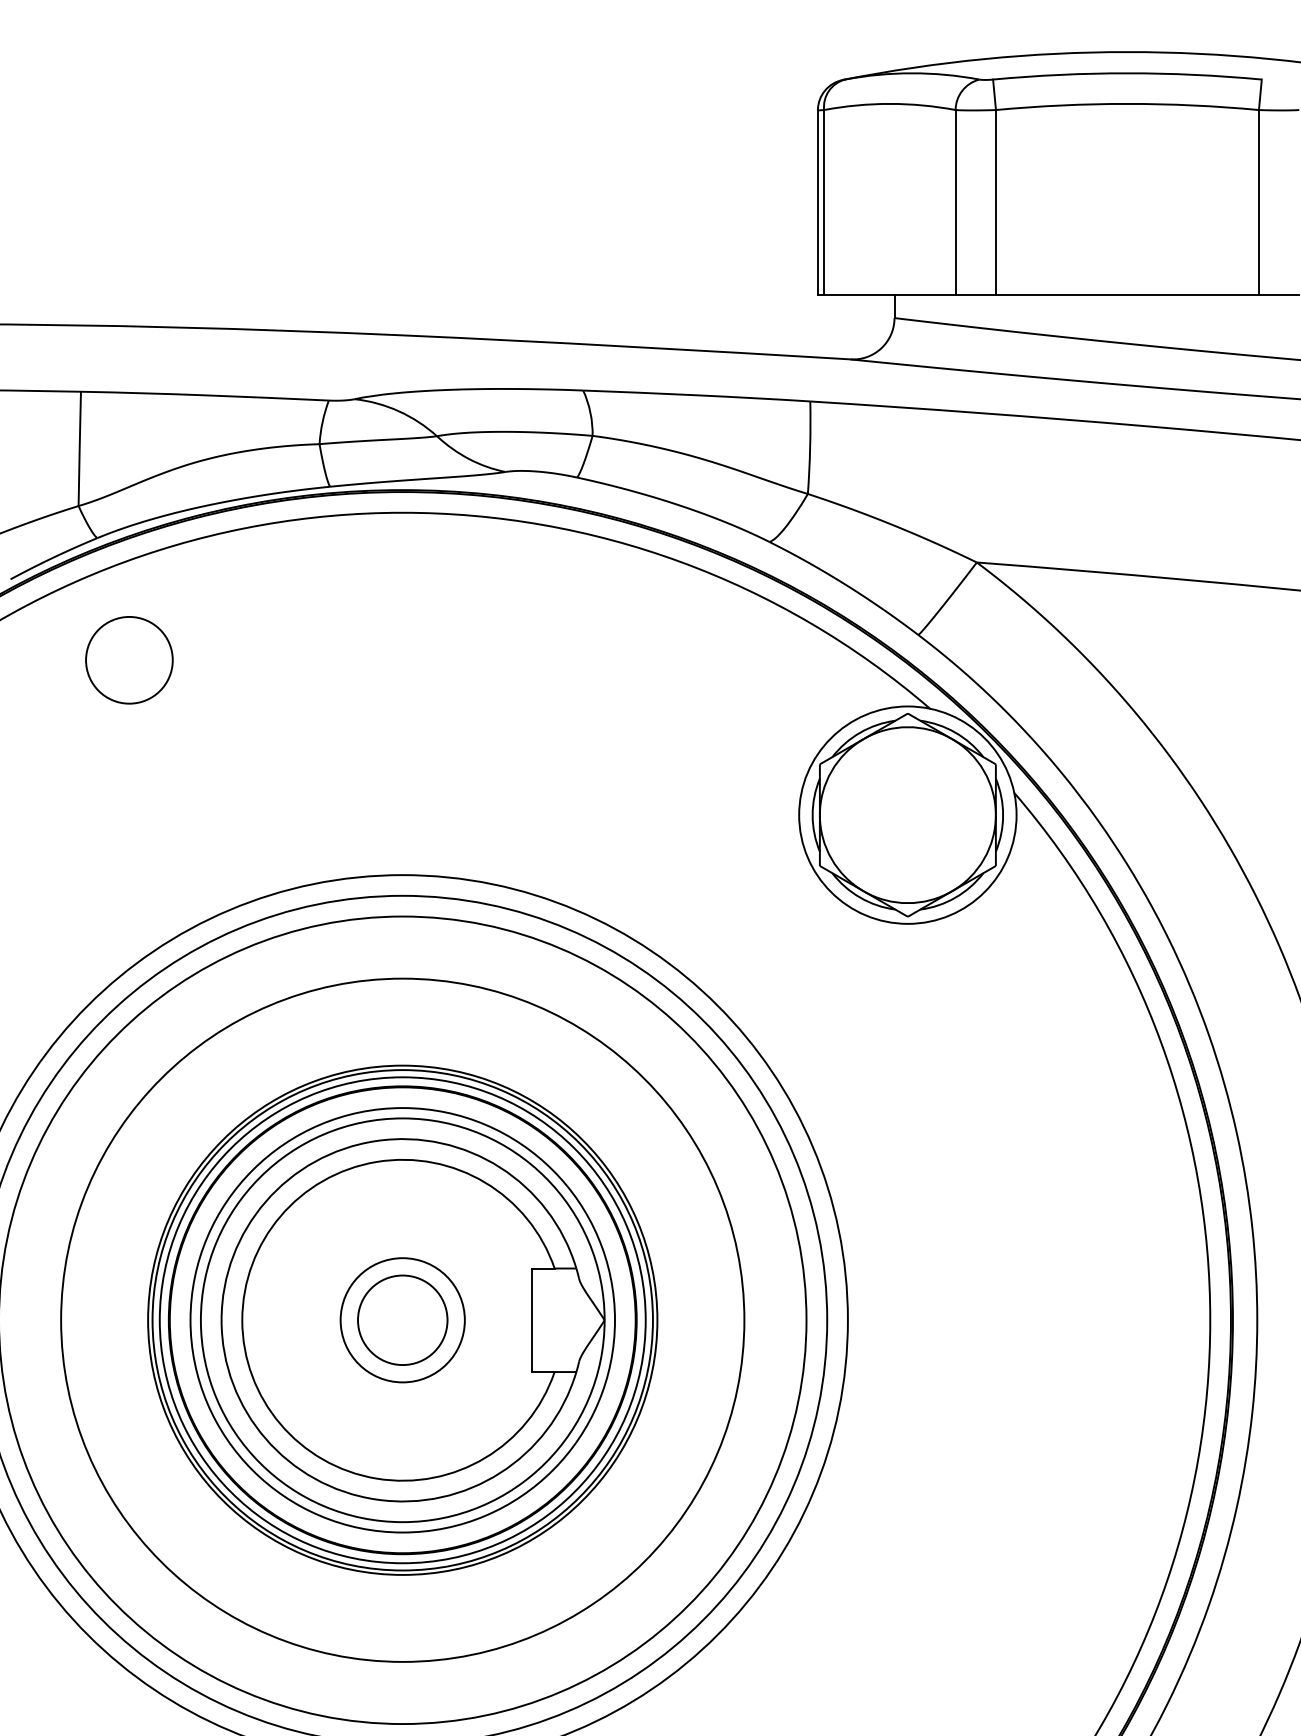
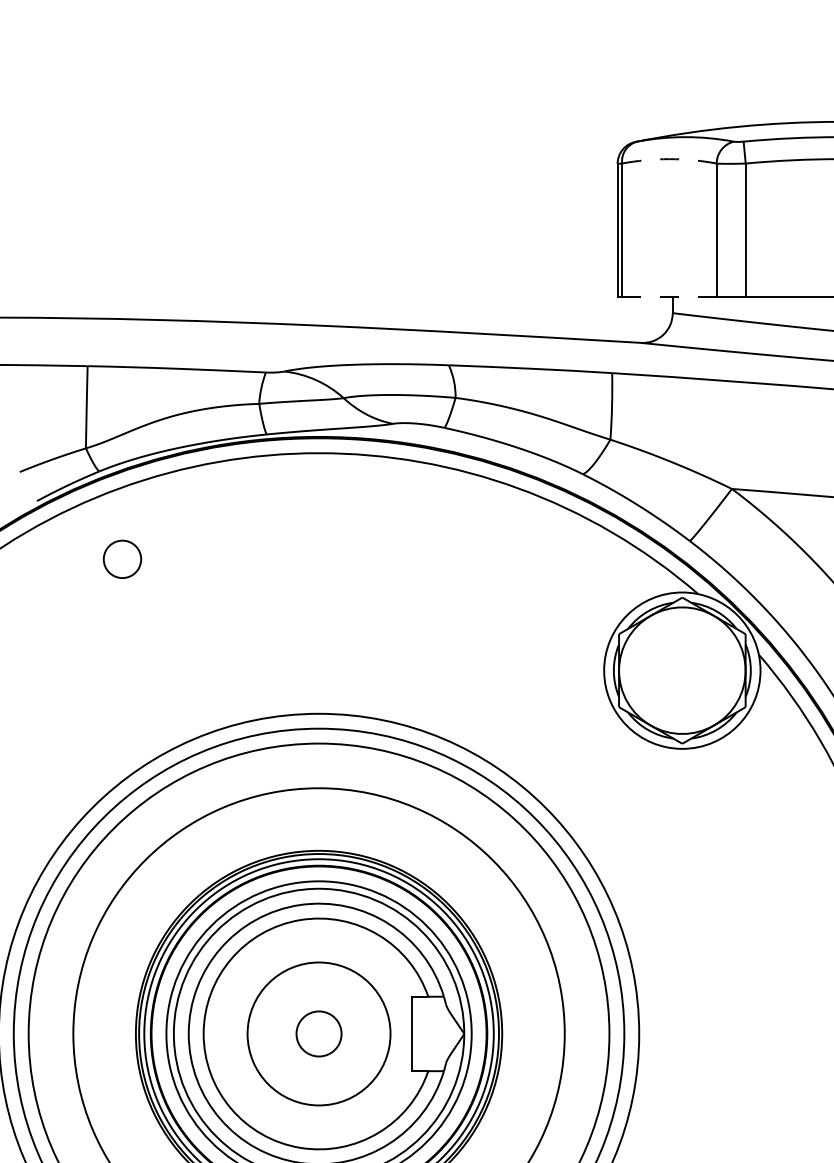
arc: (889, 103) -> (669, 158), solid -> dashed
line: (889, 295) -> (669, 296), solid -> dashed
circle: (129, 660) -> (122, 559), size x0.6
circle: (402, 1320) -> (318, 1034), size x0.7
circle: (402, 1320) -> (318, 1034), size x1.6

